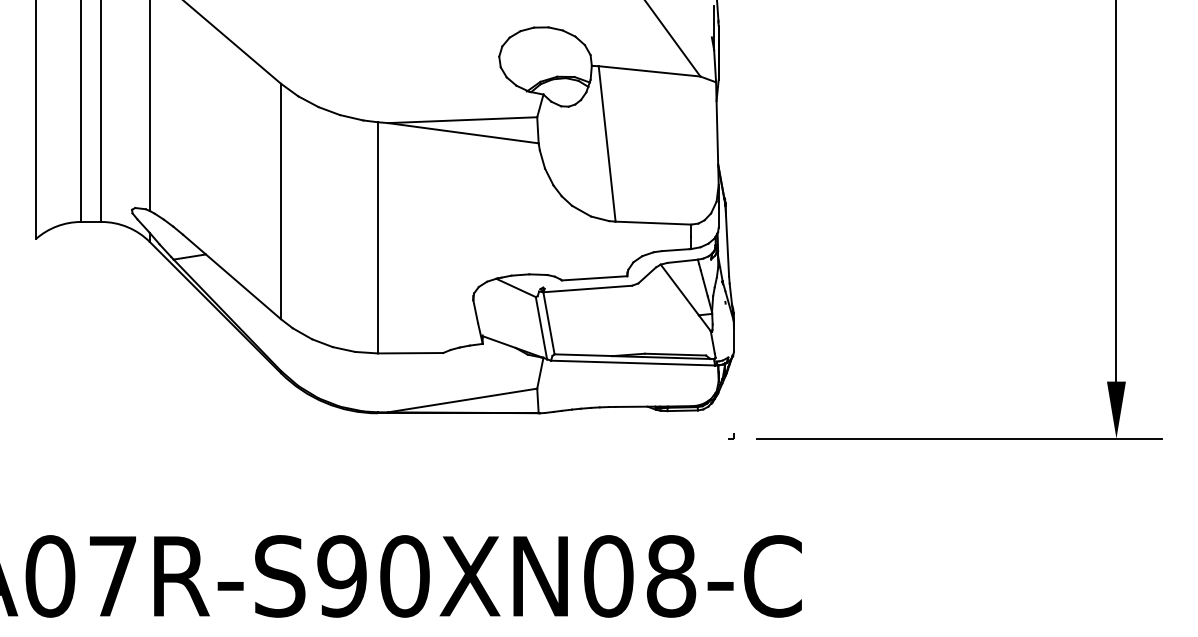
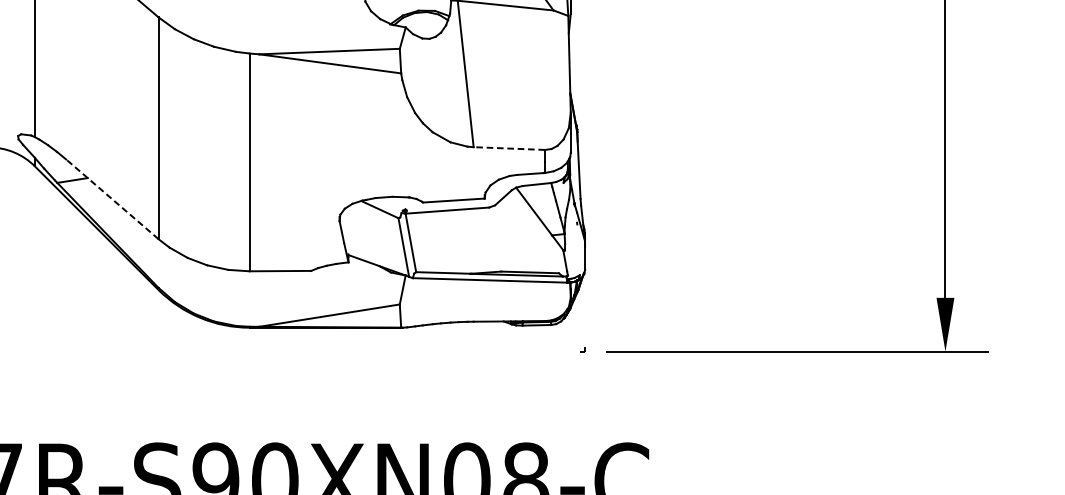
line: (653, 223) -> (509, 148), solid -> dashed
line: (232, 276) -> (112, 198), solid -> dashed

